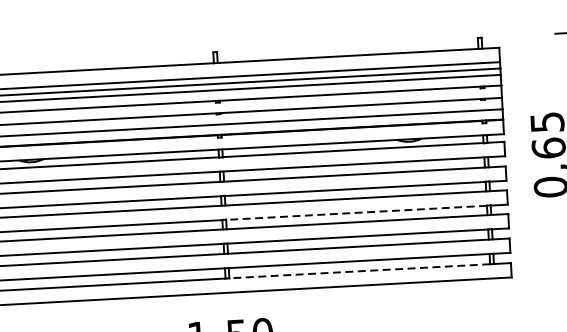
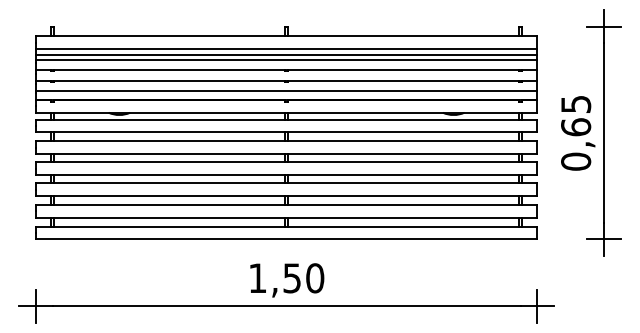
line: (356, 213) -> (403, 175), dashed -> solid
line: (359, 271) -> (403, 226), dashed -> solid

